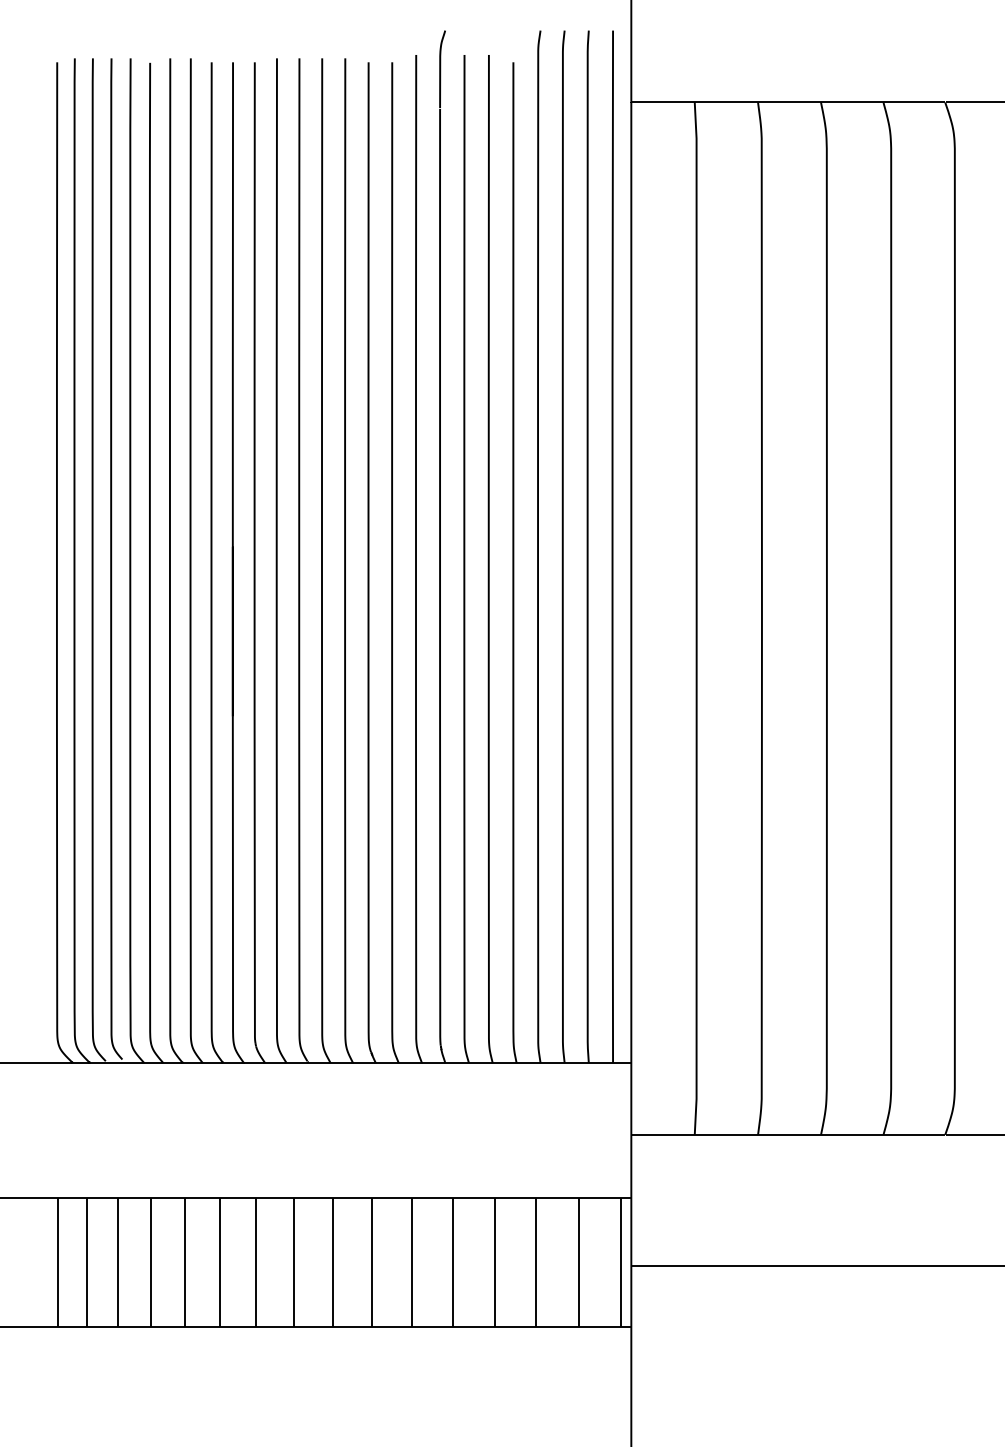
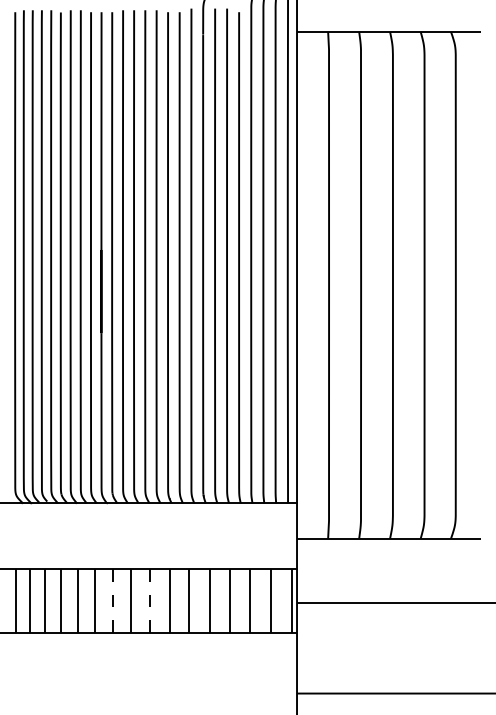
line: (257, 1263) -> (113, 601), solid -> dashed
line: (332, 1263) -> (150, 601), solid -> dashed

